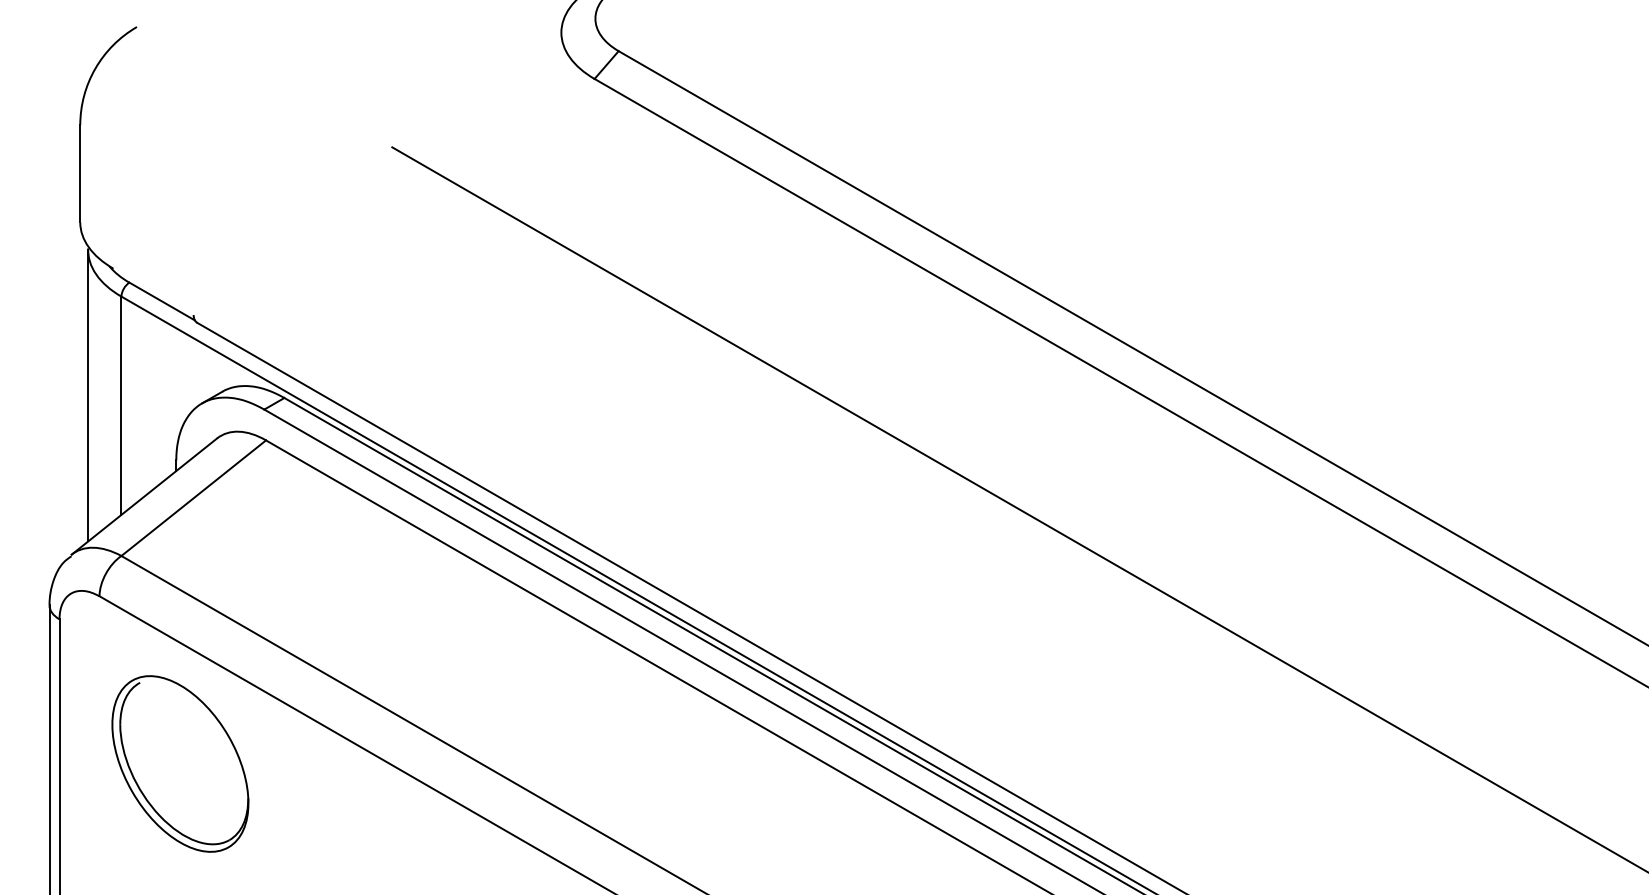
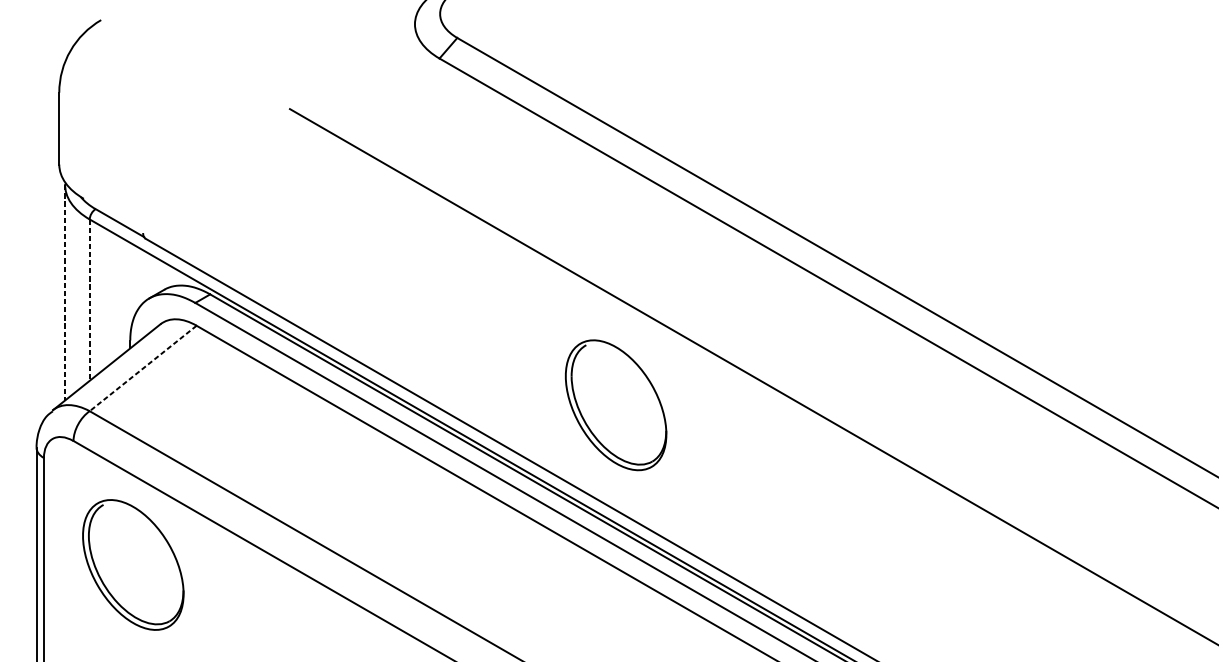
line: (88, 395) -> (65, 292), solid -> dashed
line: (121, 406) -> (89, 300), solid -> dashed
line: (193, 498) -> (143, 368), solid -> dashed
part: (833, 547) -> (616, 404), added

